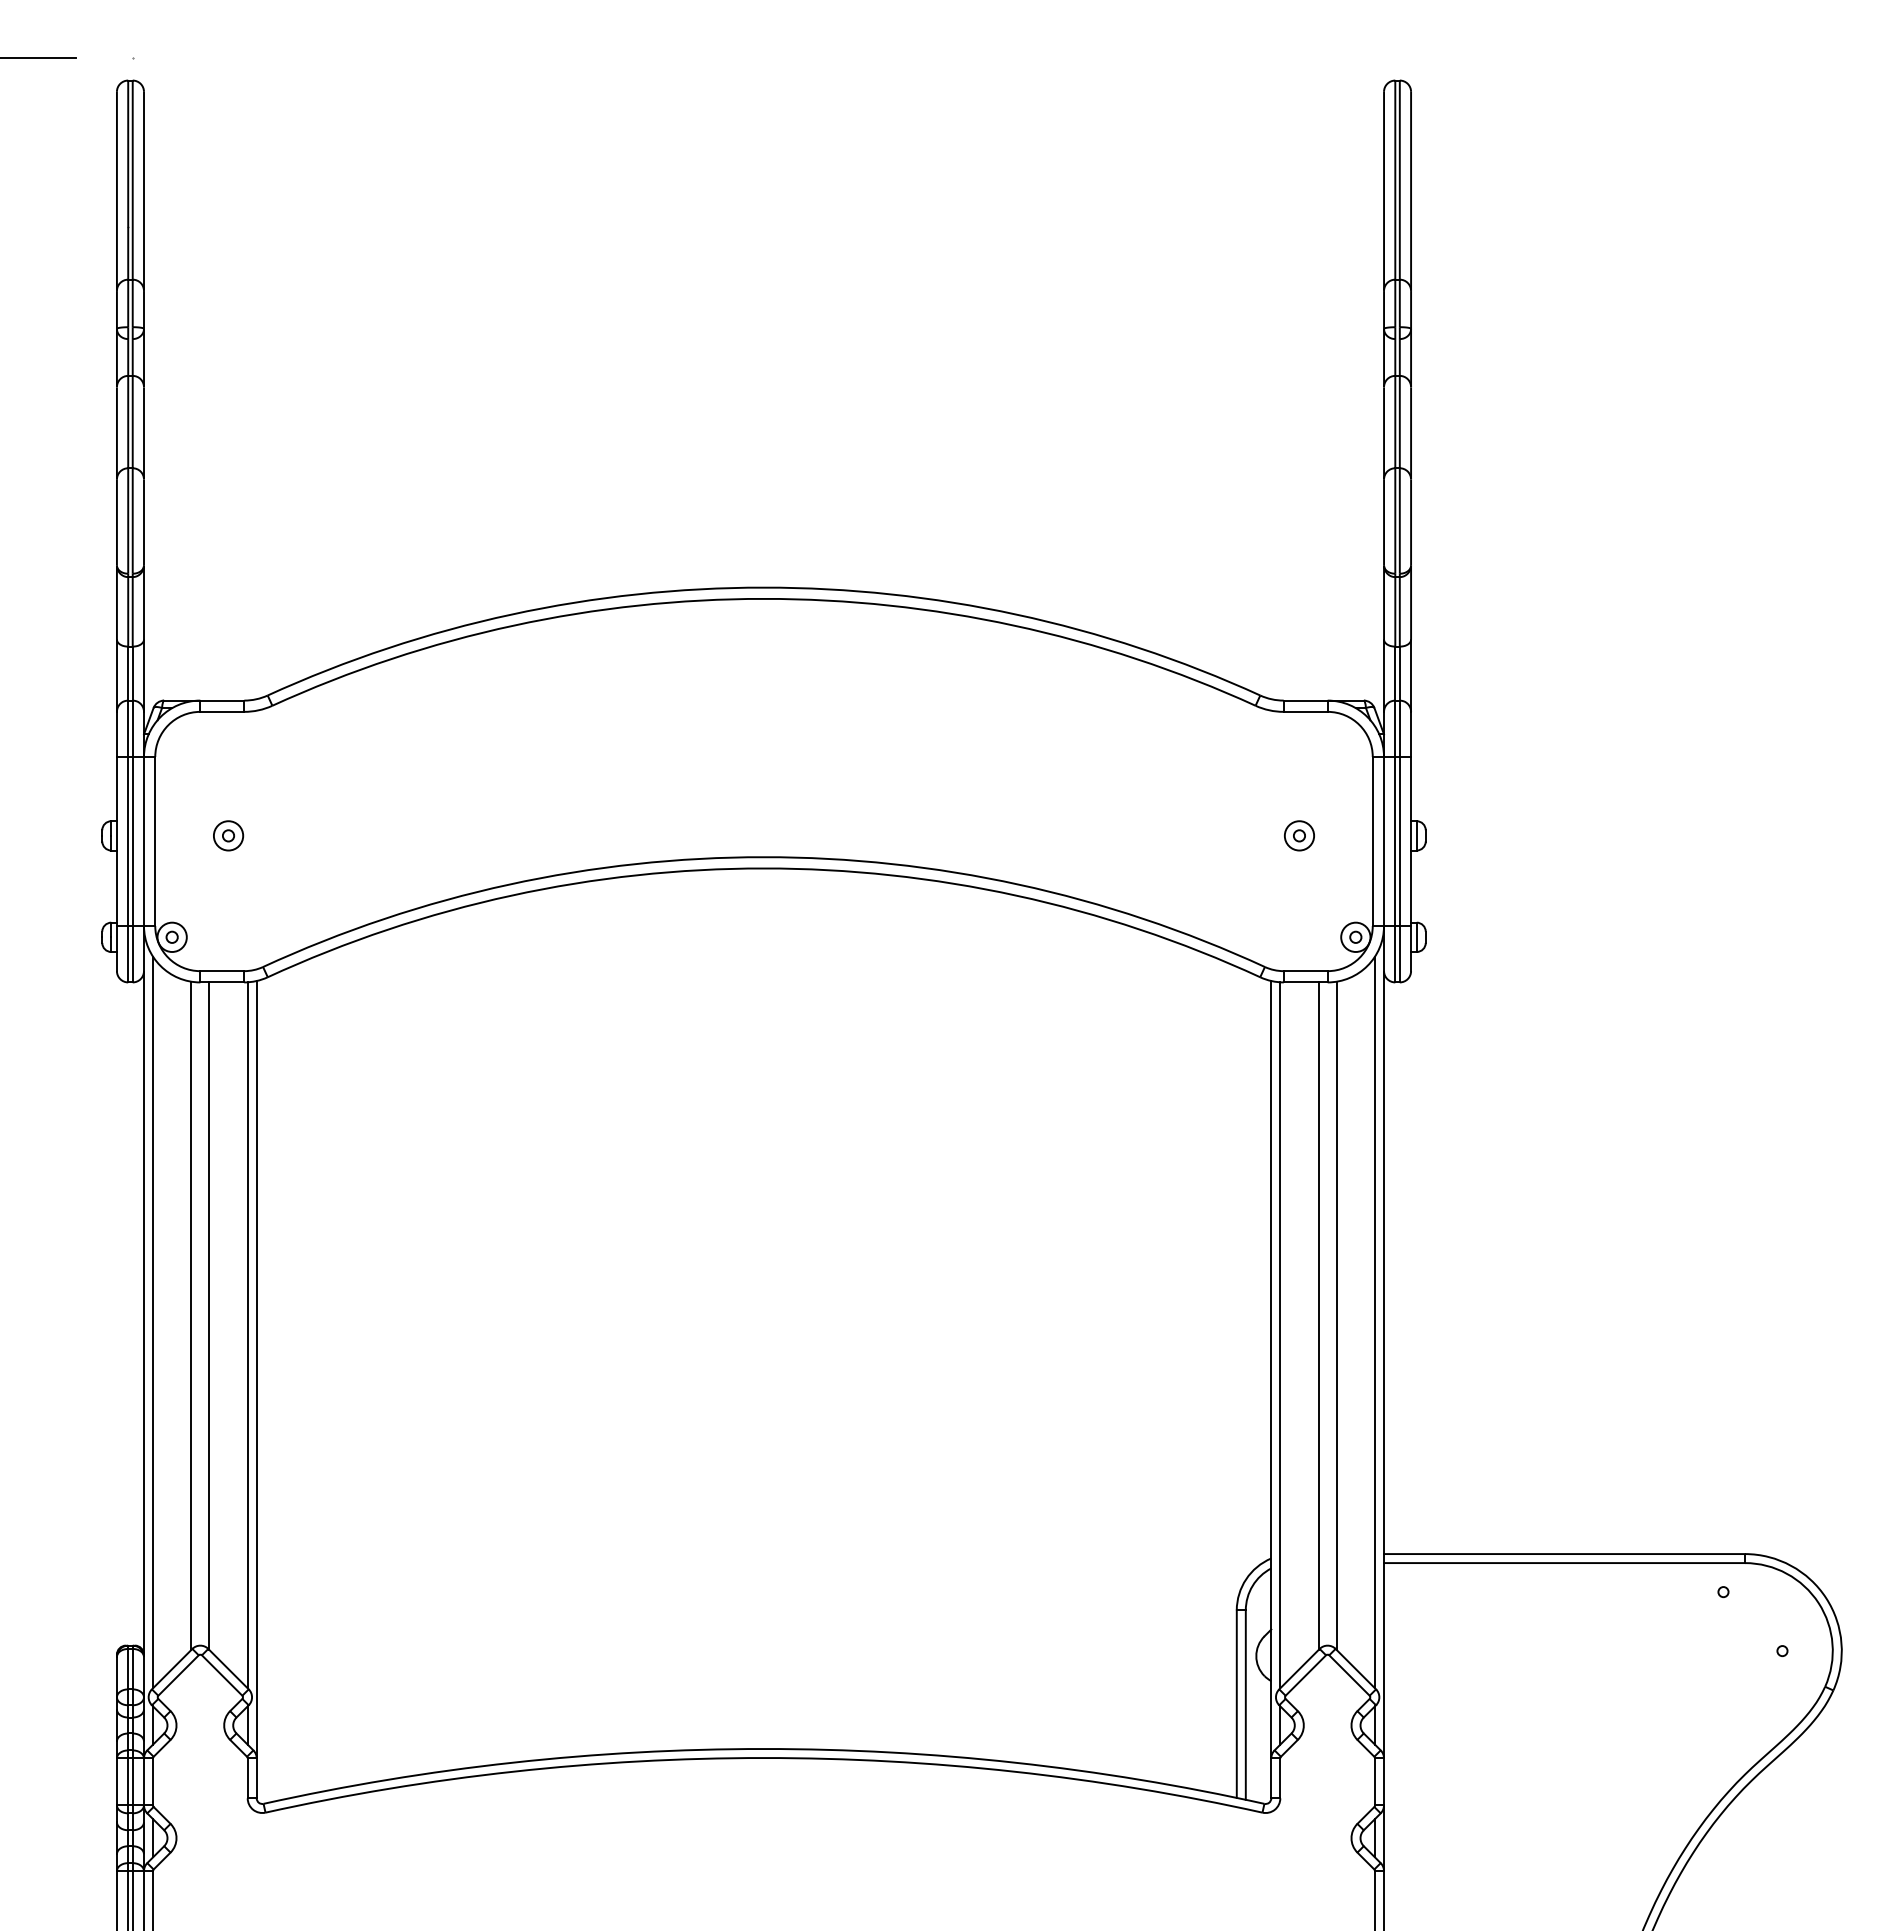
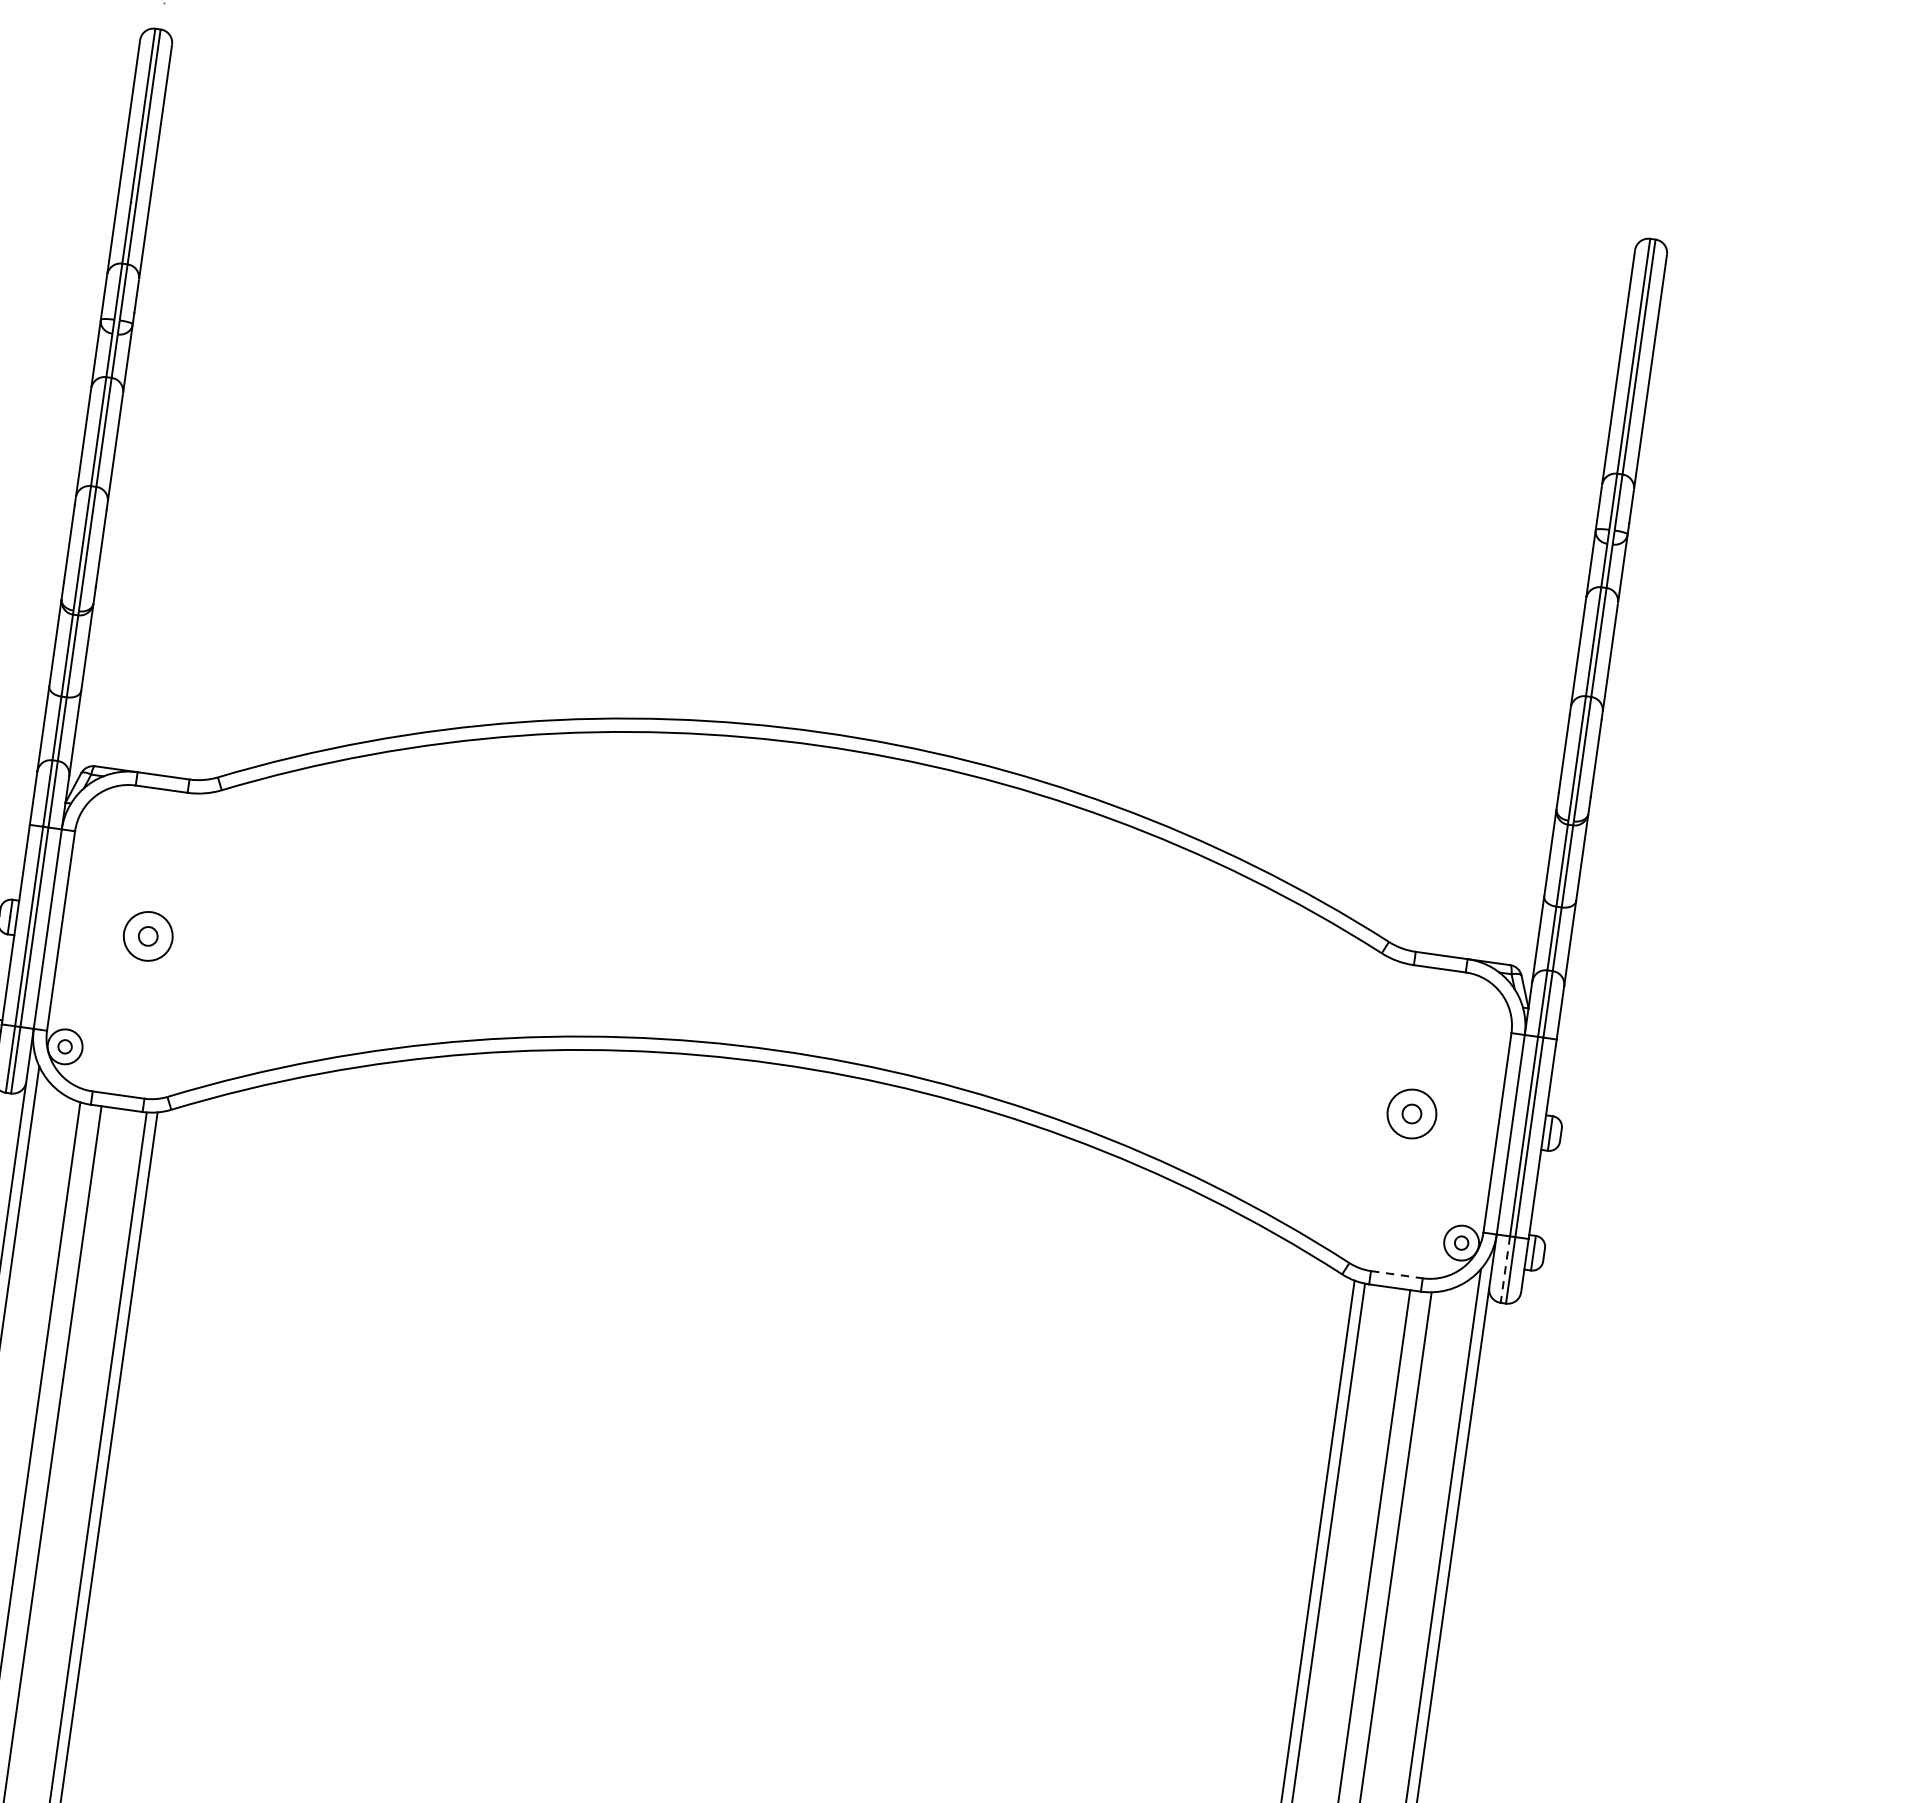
part: (228, 835) -> (148, 936), size x1.4
part: (1299, 835) -> (1412, 1113), size x1.4
line: (1395, 954) -> (1505, 1269), solid -> dashed
line: (1305, 971) -> (1396, 1275), solid -> dashed

